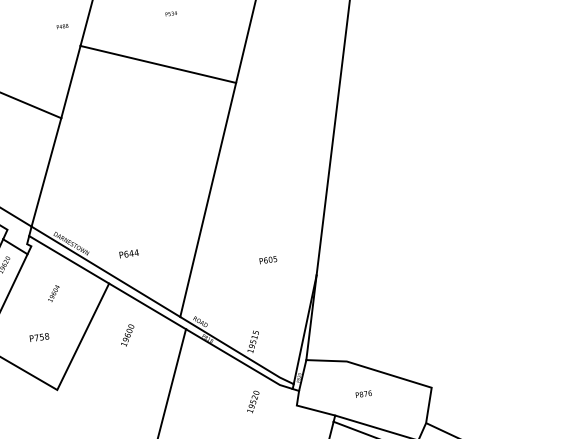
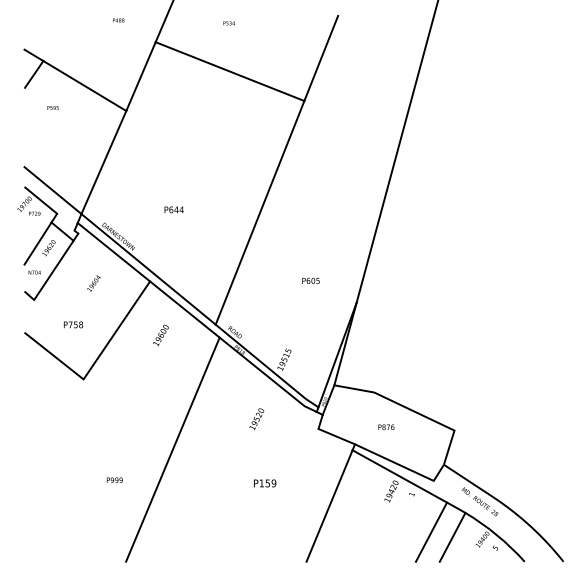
text: (170, 14) -> (228, 23), moved
text: (62, 26) -> (118, 20), moved
text: (128, 253) -> (173, 209), moved
text: (252, 402) -> (256, 419), moved

